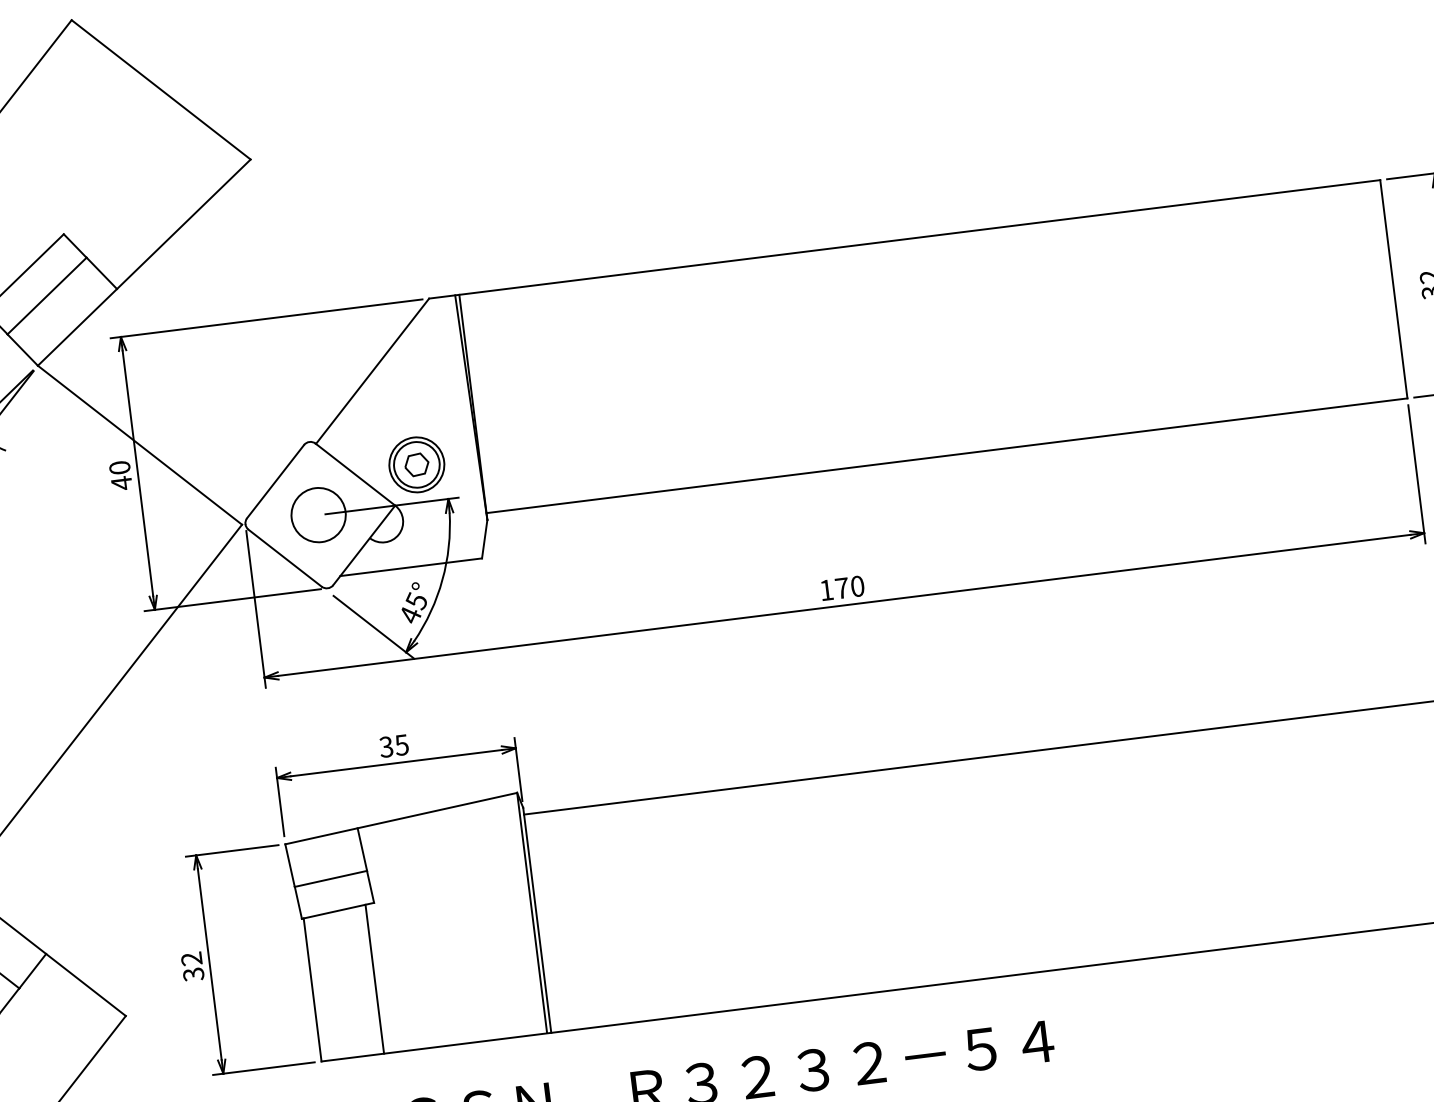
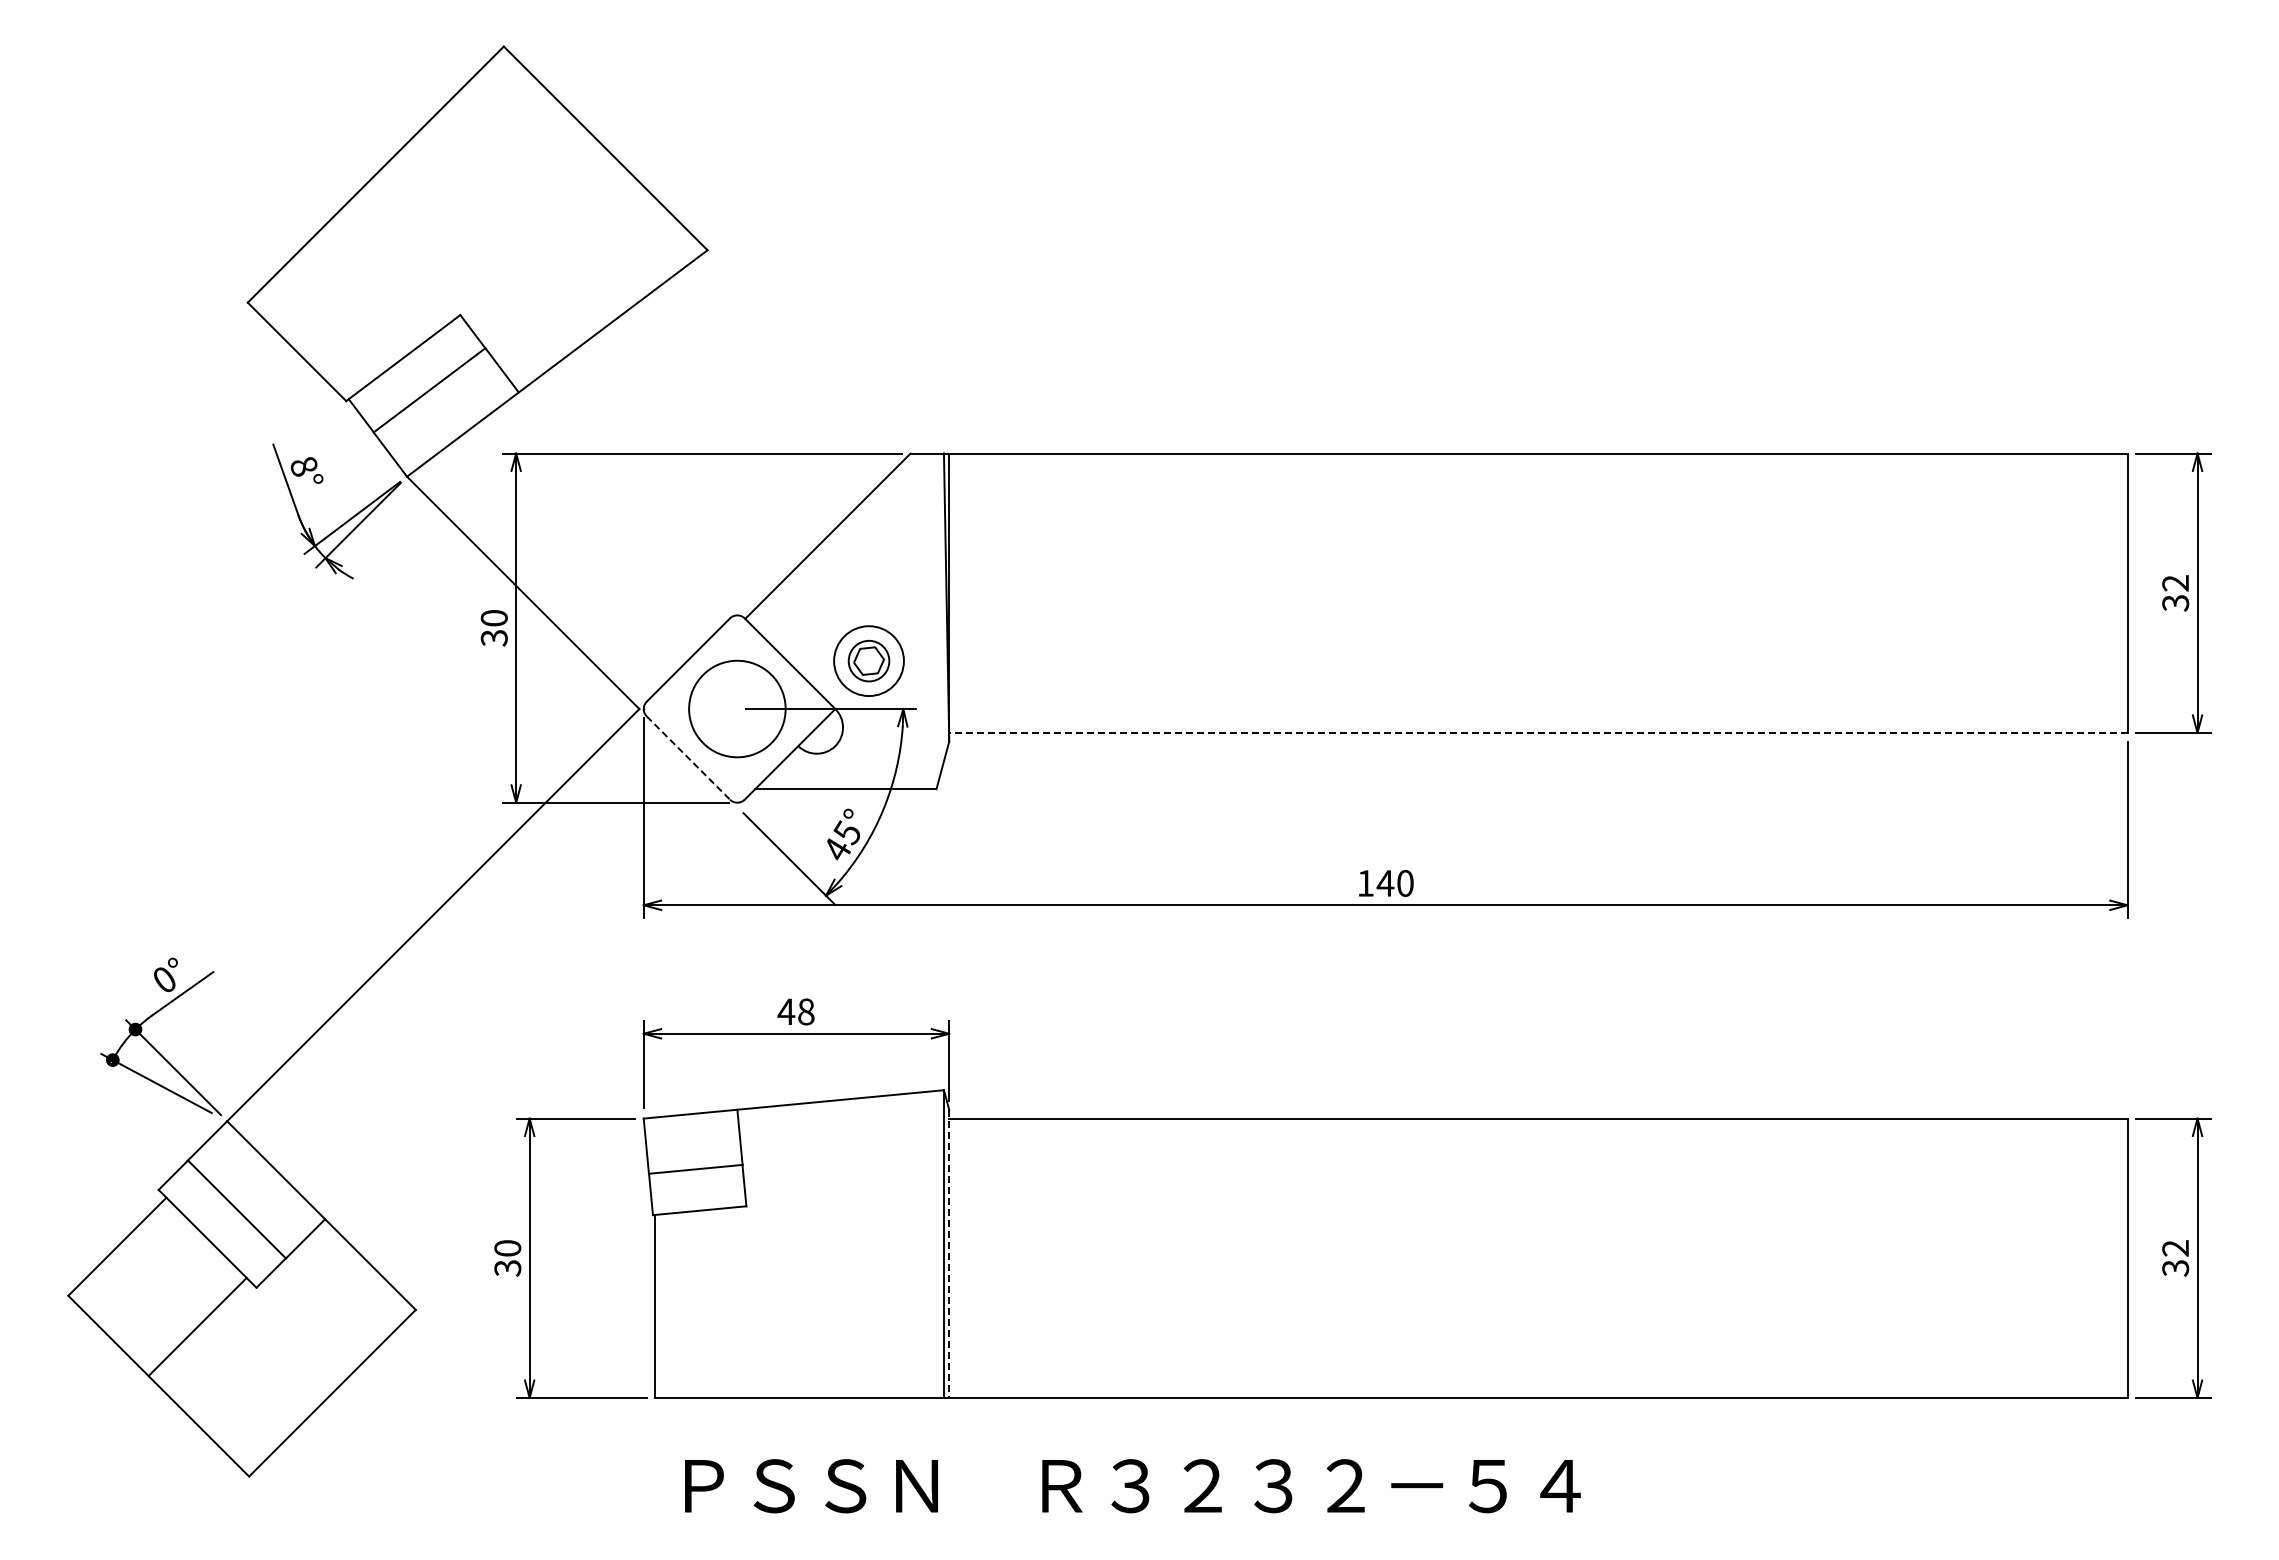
line: (946, 455) -> (1537, 732), solid -> dashed
circle: (417, 465) -> (869, 661), size x0.7
text: (121, 483) -> (493, 638), 40 -> 30
circle: (317, 514) -> (736, 708), size x1.4
line: (285, 558) -> (688, 758), solid -> dashed
text: (842, 588) -> (1385, 883), 170 -> 140
text: (393, 745) -> (795, 1011), 35 -> 48
line: (537, 920) -> (949, 1254), solid -> dashed
text: (191, 959) -> (507, 1248), 32 -> 30
line: (374, 979) -> (735, 1302), removed

